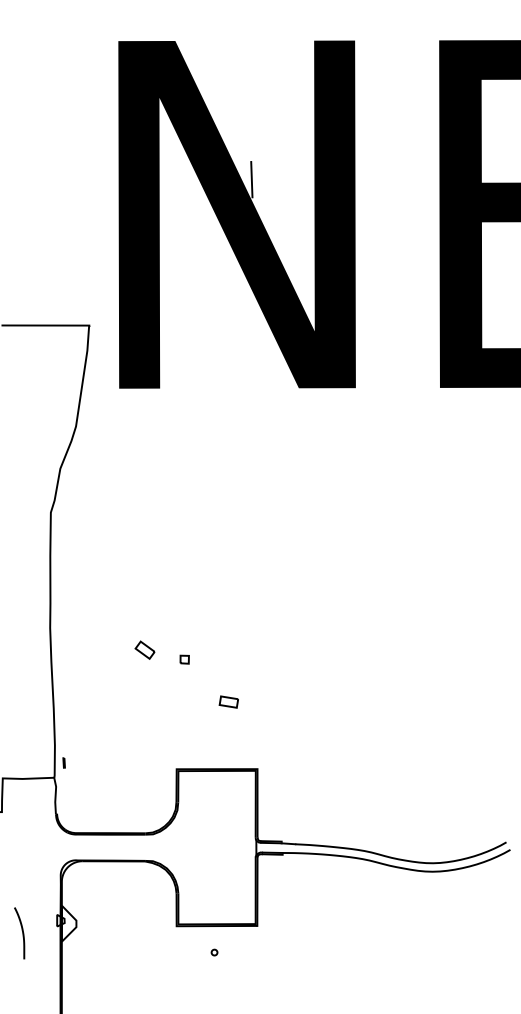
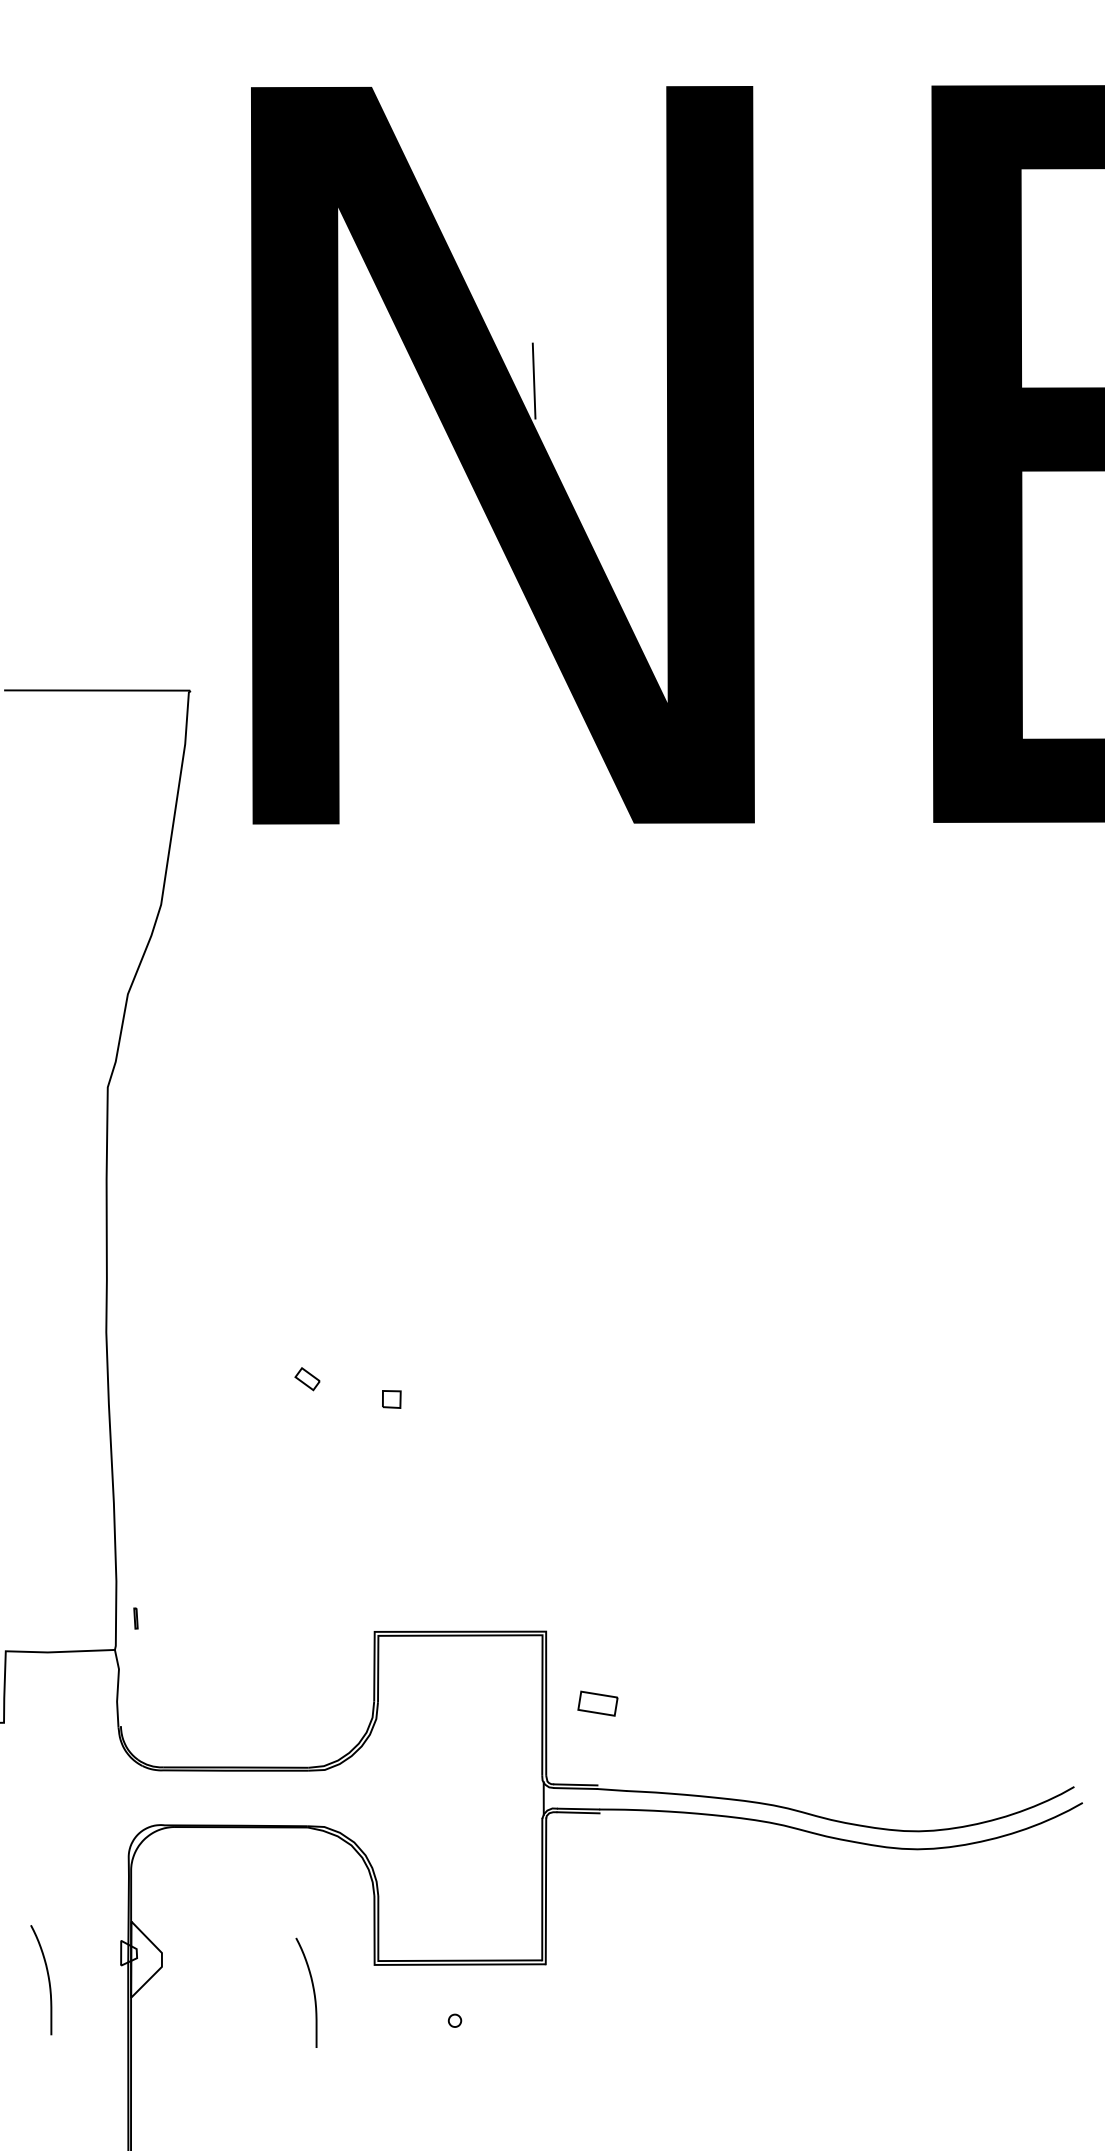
part: (144, 649) -> (306, 1377), size x0.6
part: (228, 701) -> (597, 1702), moved
curve: (147, 939) -> (312, 1993), added

